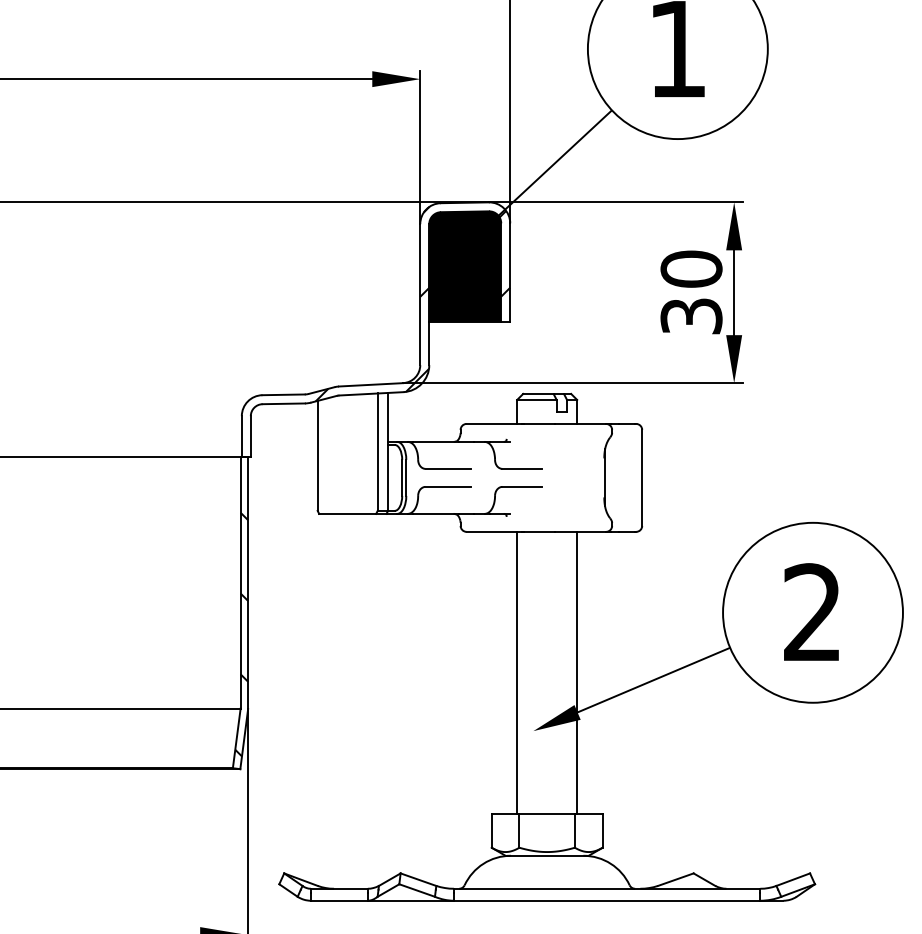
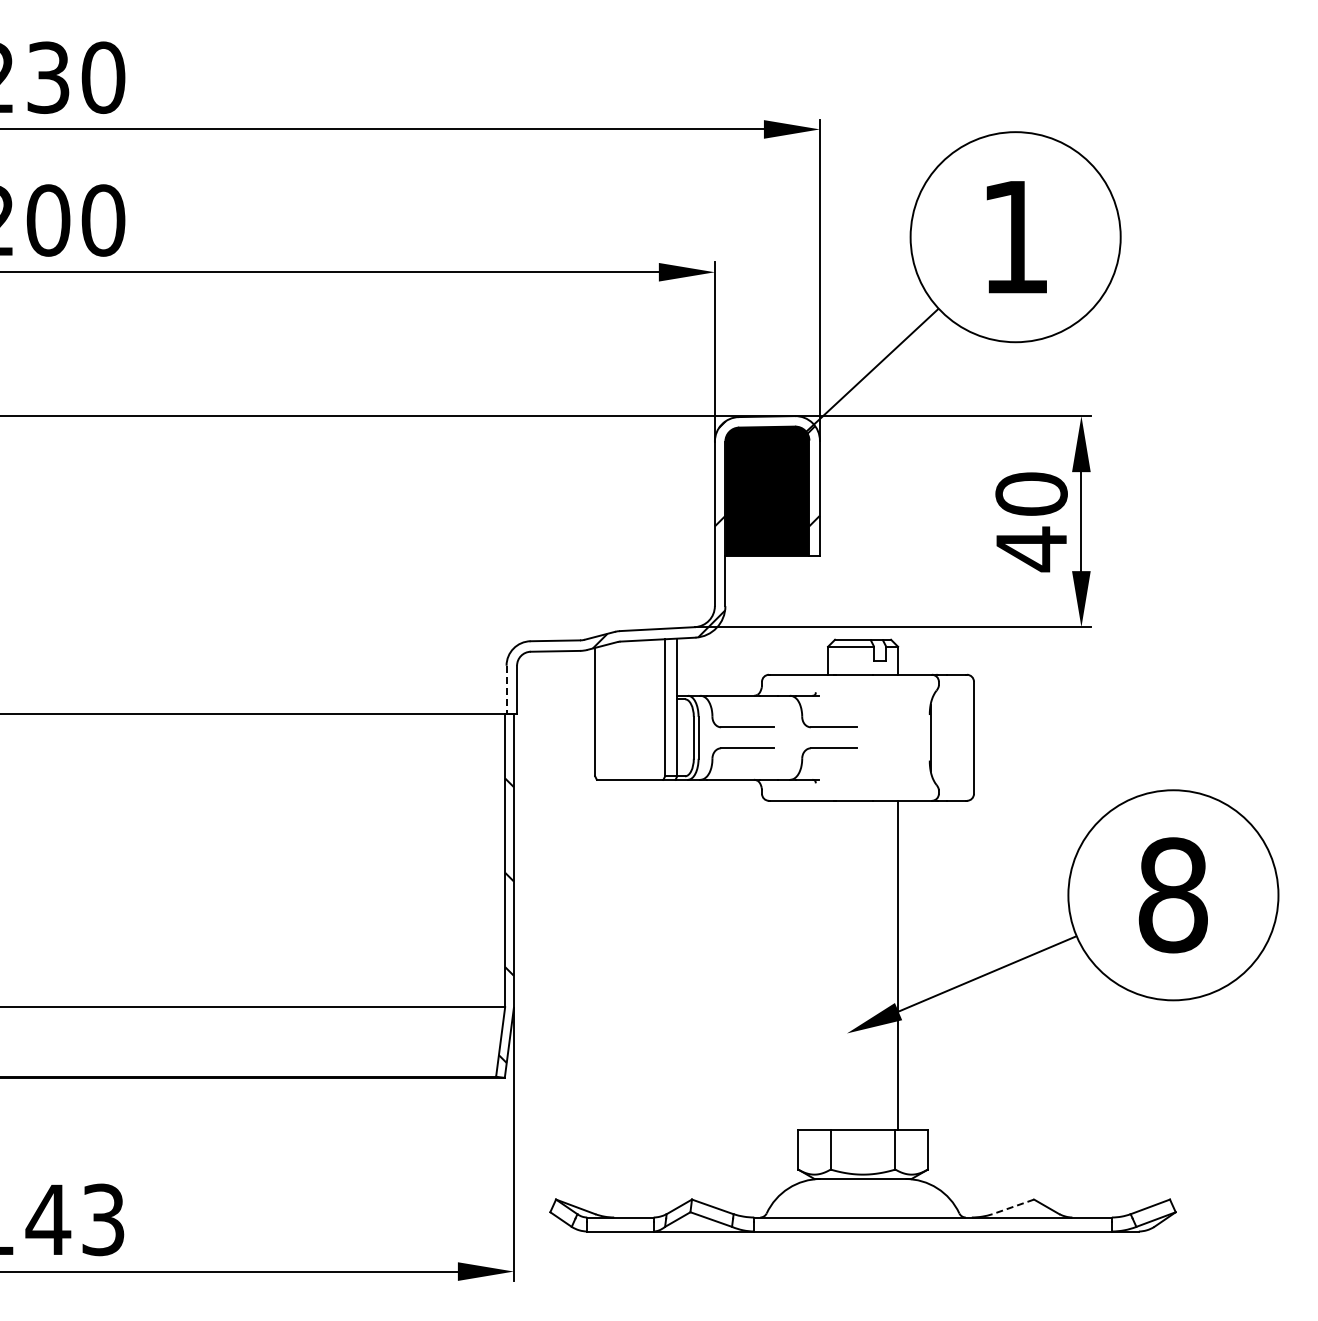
text: (691, 316) -> (1031, 549), 30 -> 40
line: (241, 436) -> (506, 689), solid -> dashed
text: (812, 612) -> (1172, 895), 2 -> 8
line: (517, 672) -> (828, 964), removed
line: (675, 880) -> (1012, 1207), solid -> dashed

